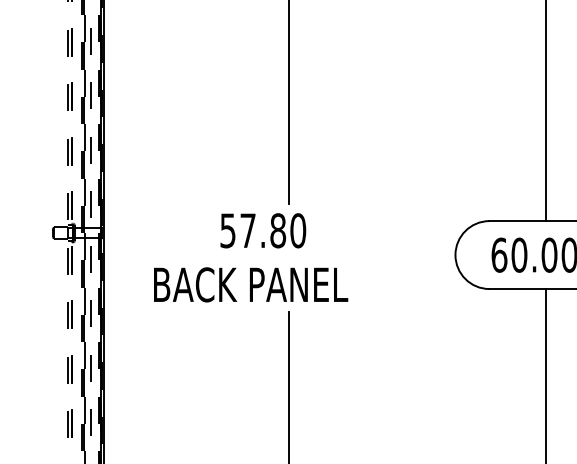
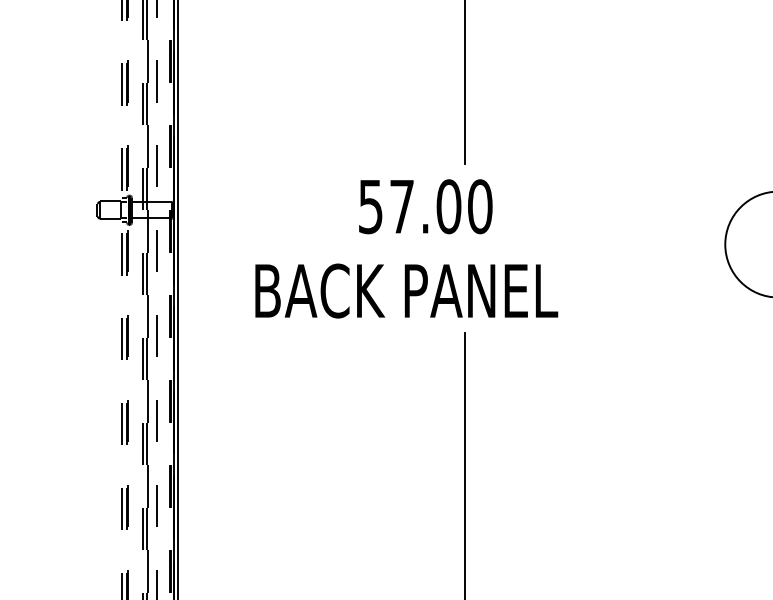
text: (278, 230) -> (449, 206), 57.80 -> 57.00

